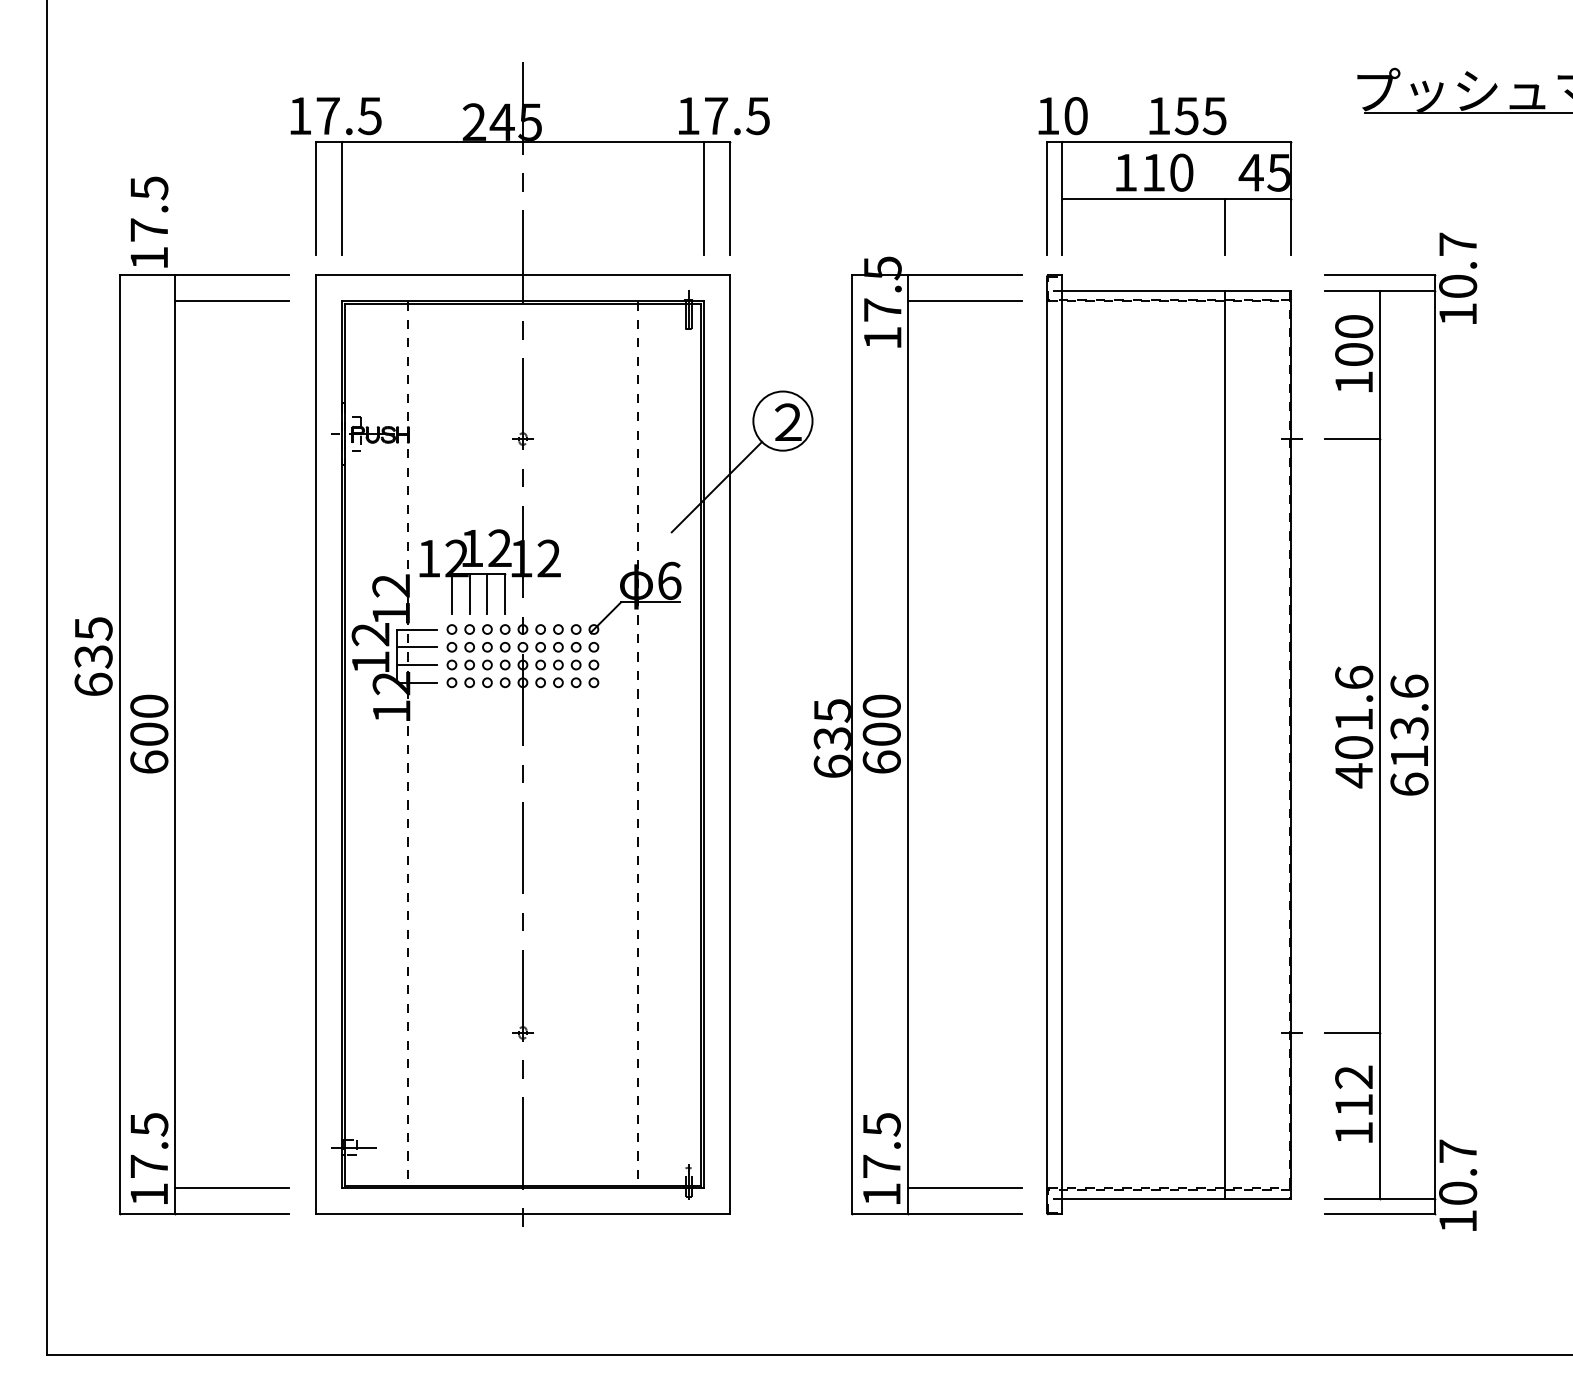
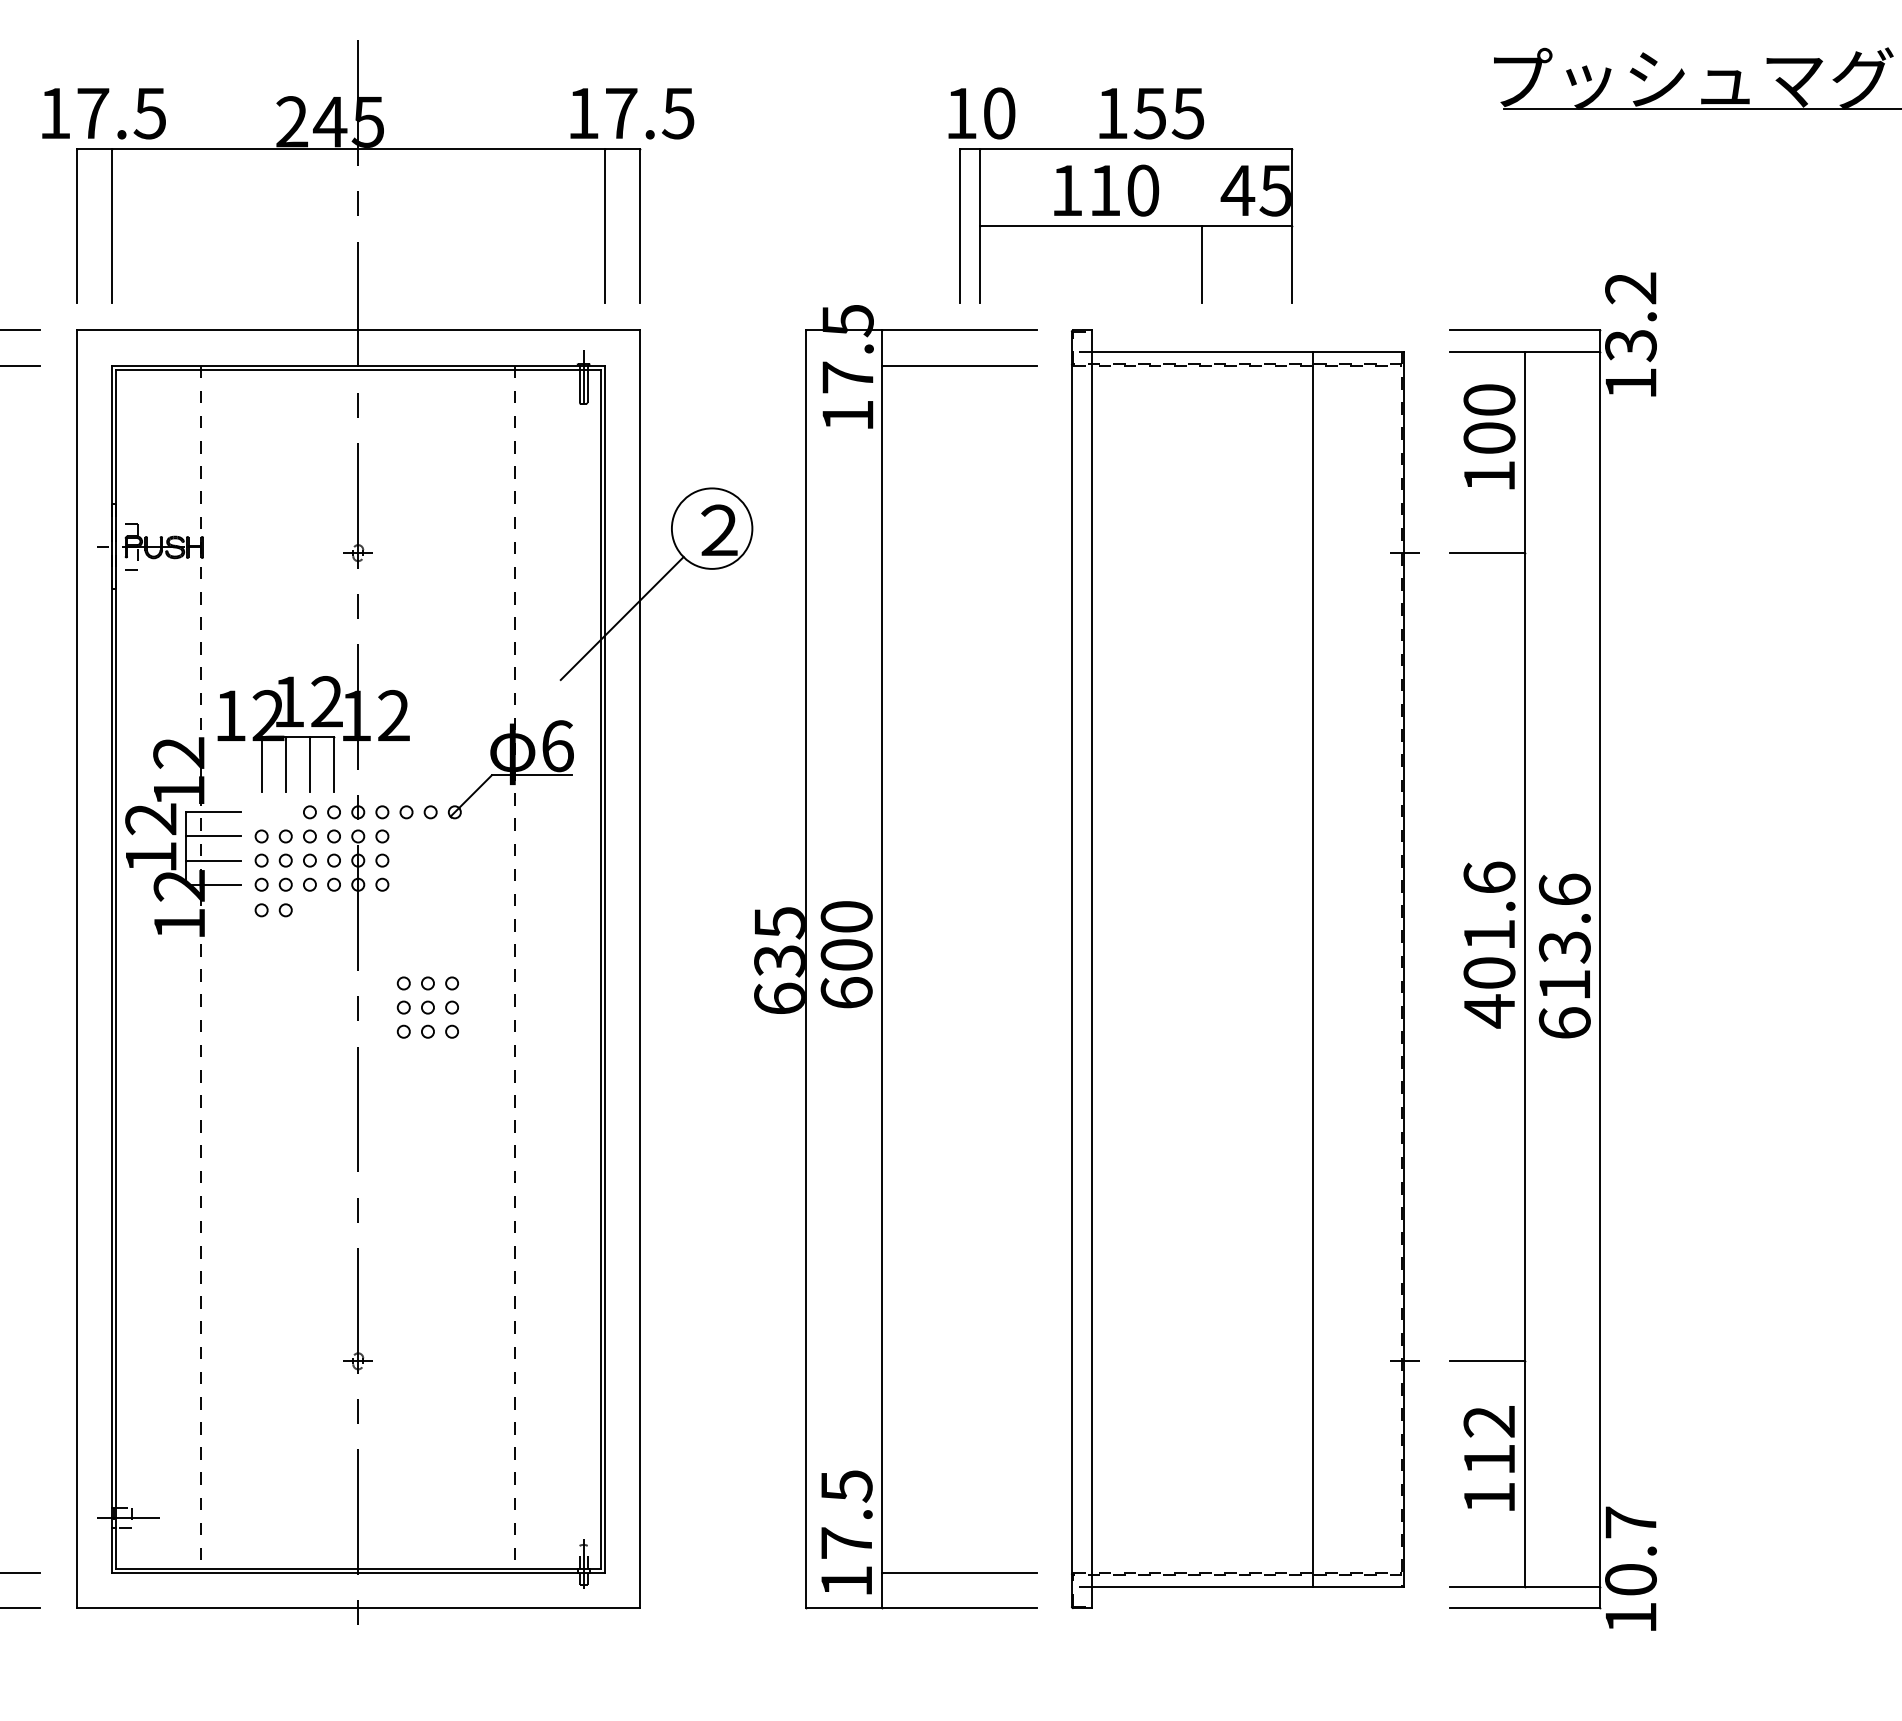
part: (1165, 176) -> (1121, 195), moved
text: (1458, 265) -> (1631, 316), 10.7 -> 13.2
part: (460, 629) -> (273, 910), moved
part: (576, 665) -> (428, 1008), moved

